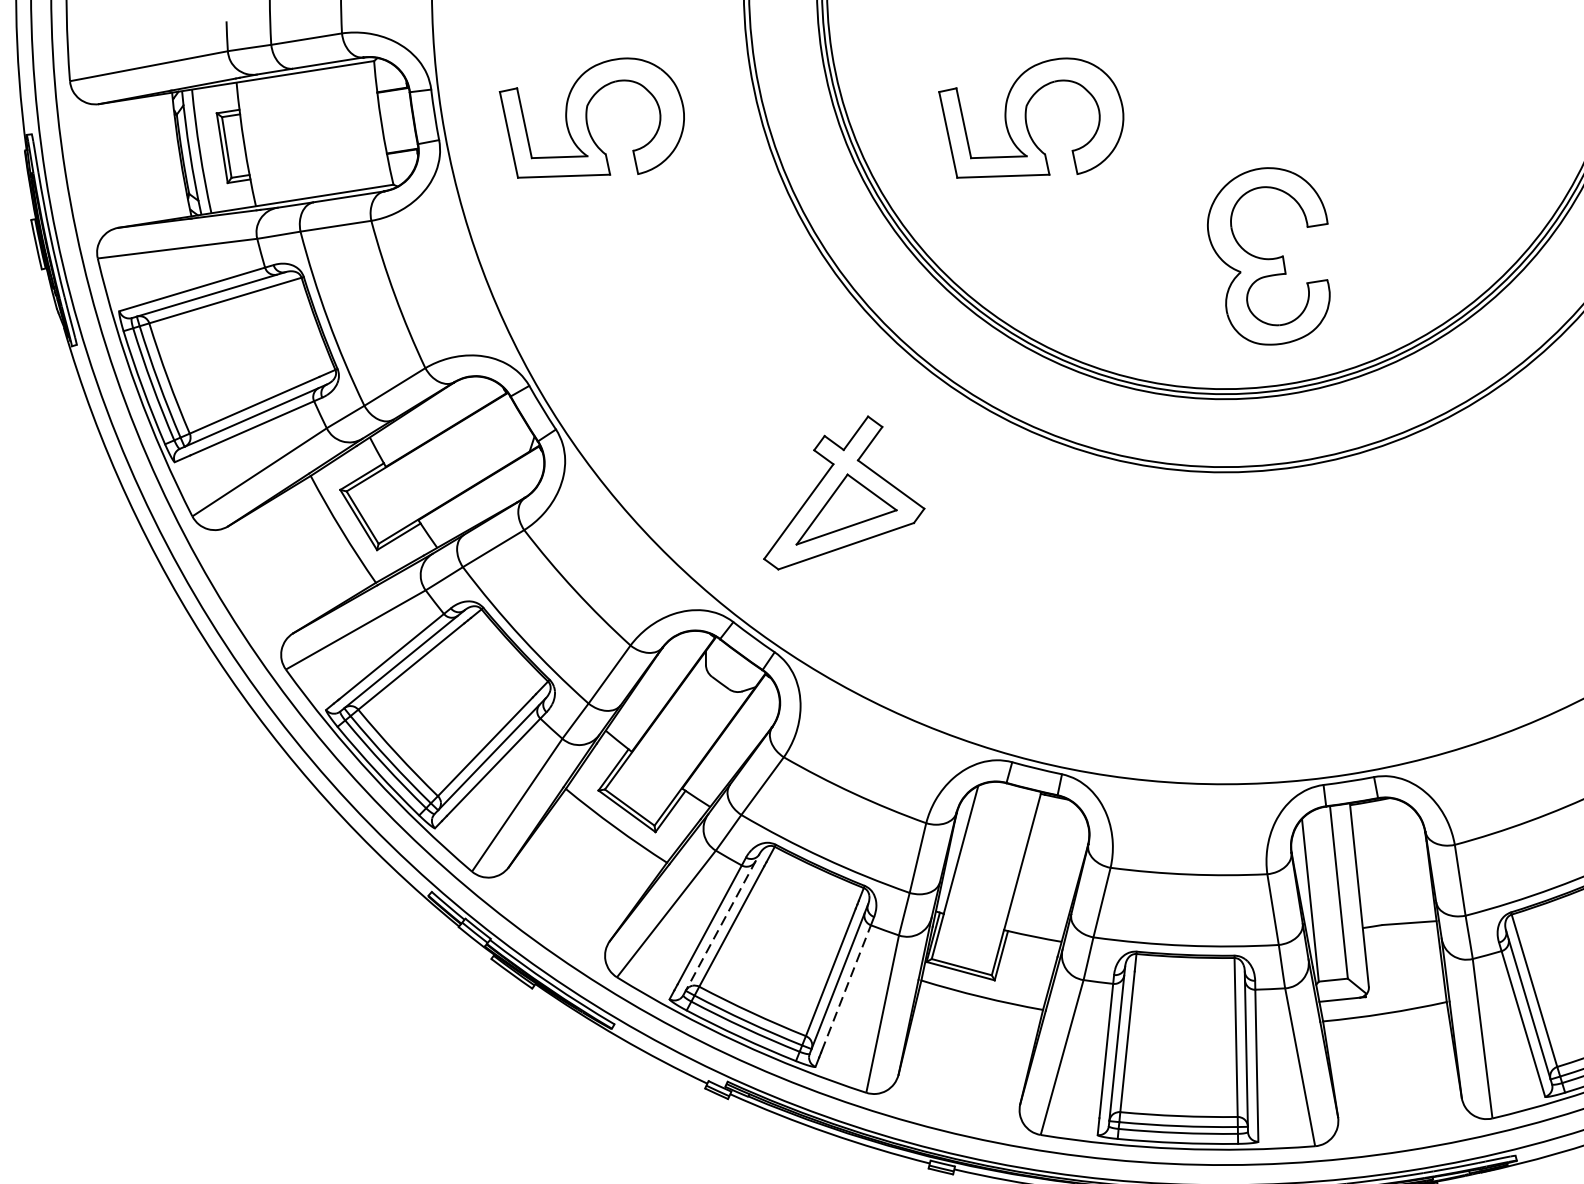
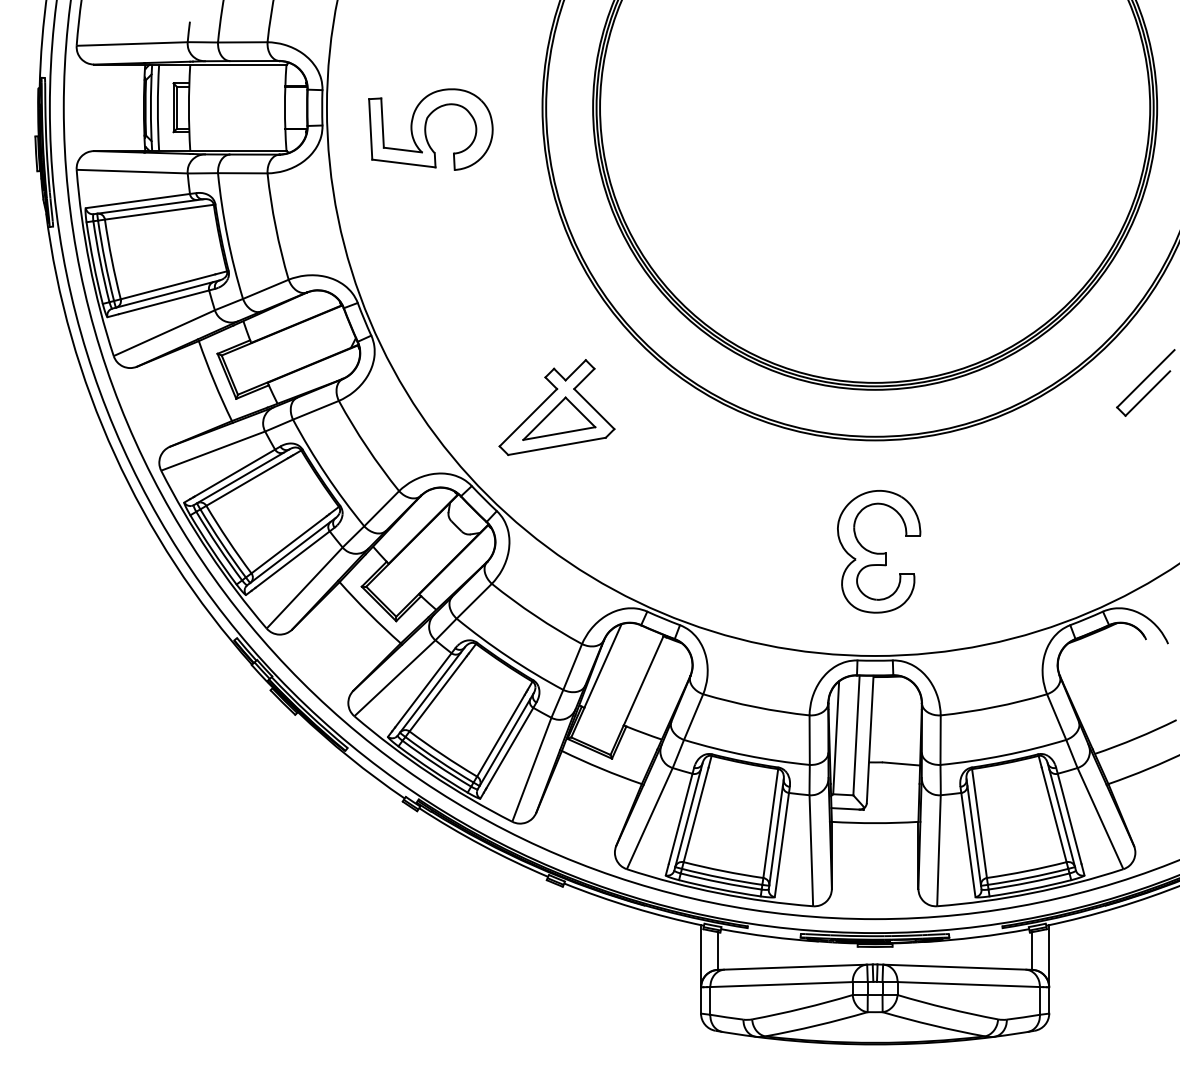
part: (1033, 121) -> (730, 176), removed
part: (1272, 255) -> (879, 551), moved
line: (721, 924) -> (431, 691), dashed -> solid
line: (845, 988) -> (509, 748), dashed -> solid

